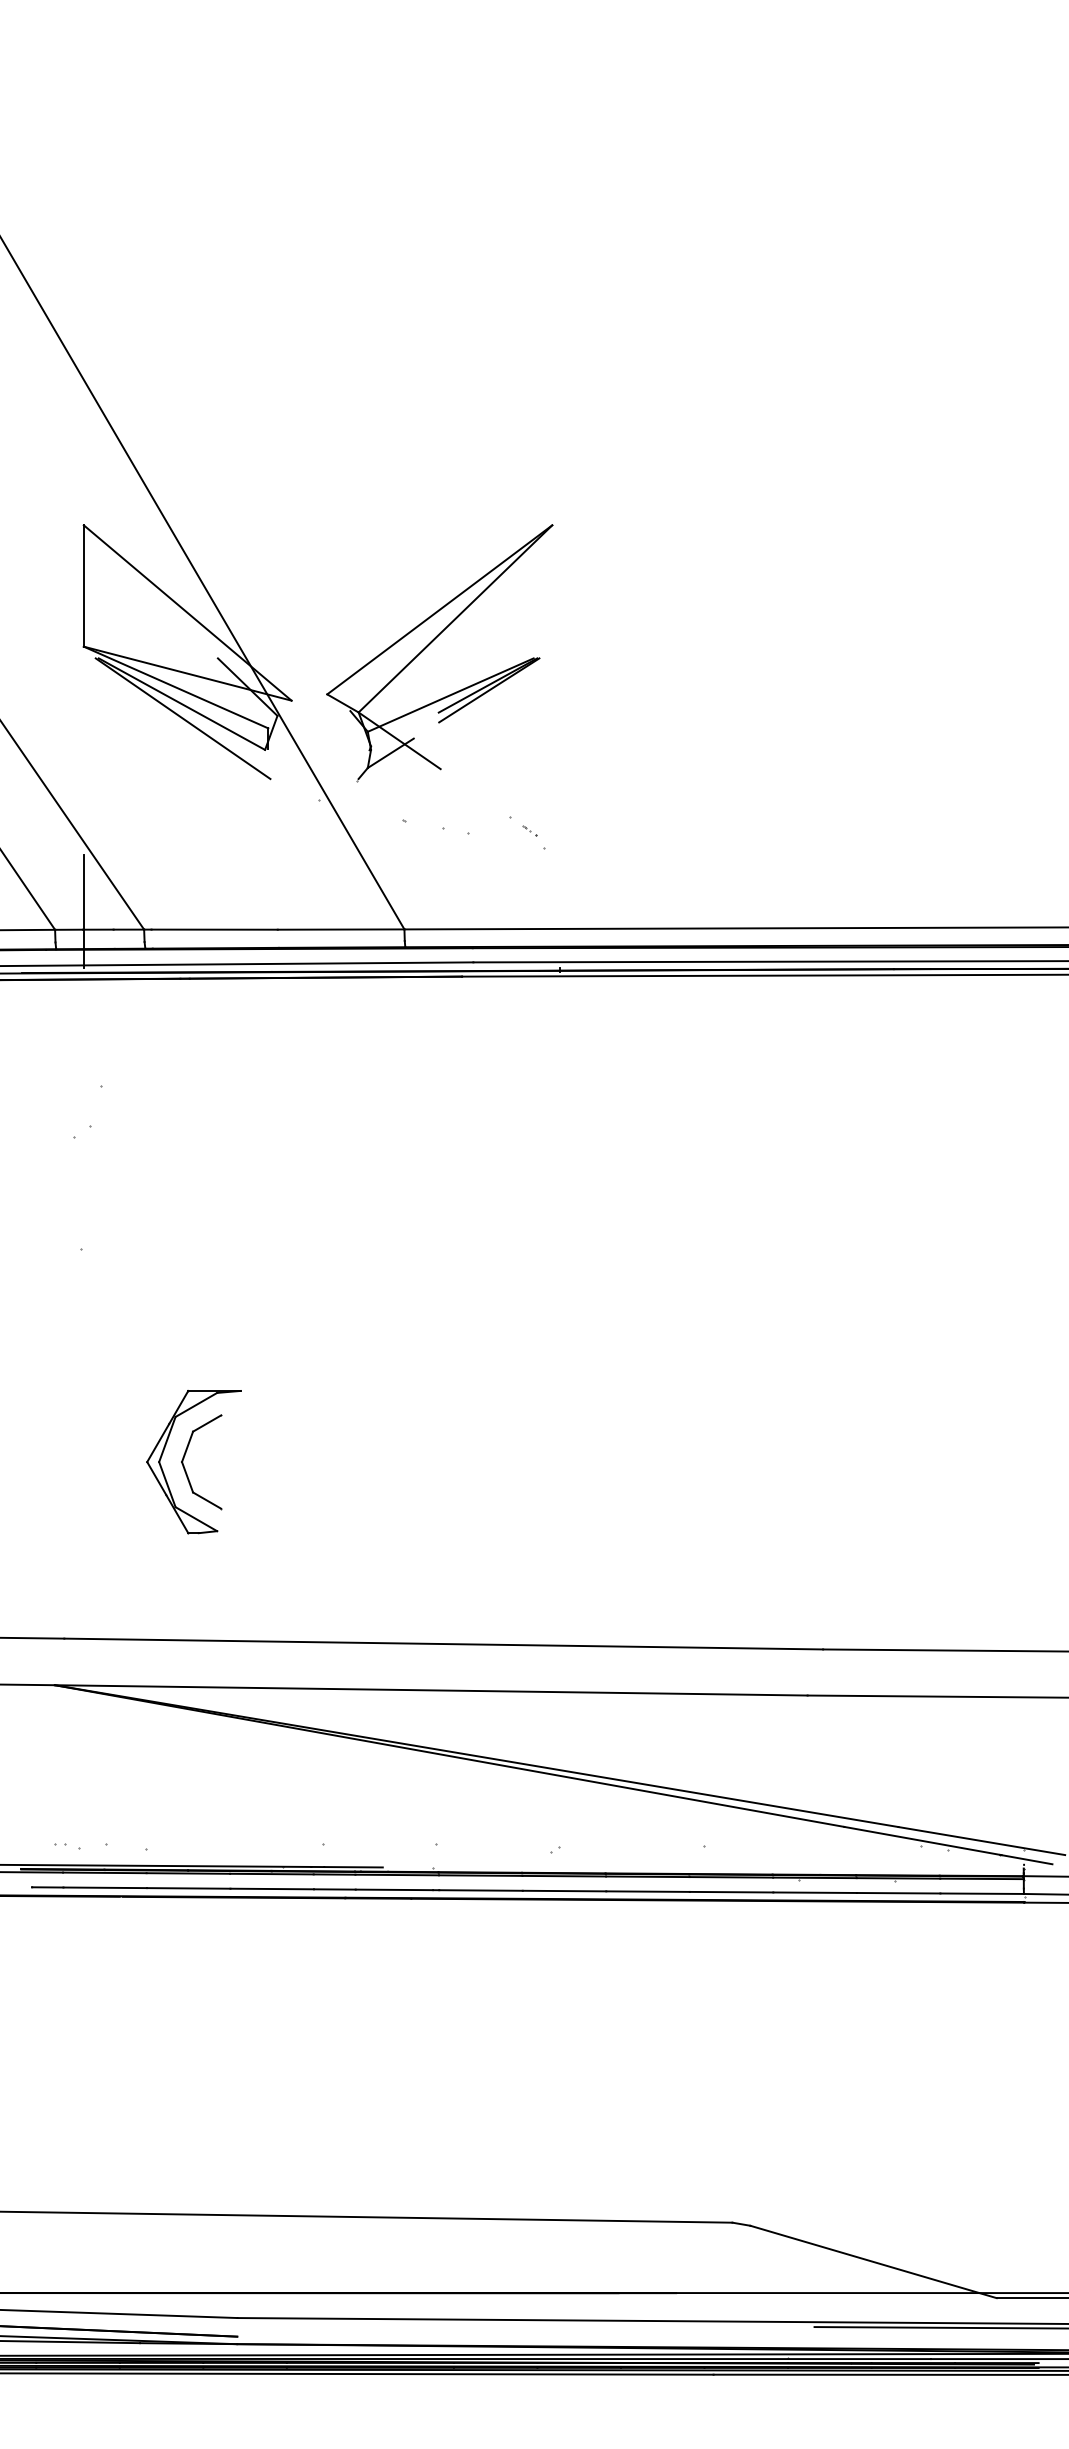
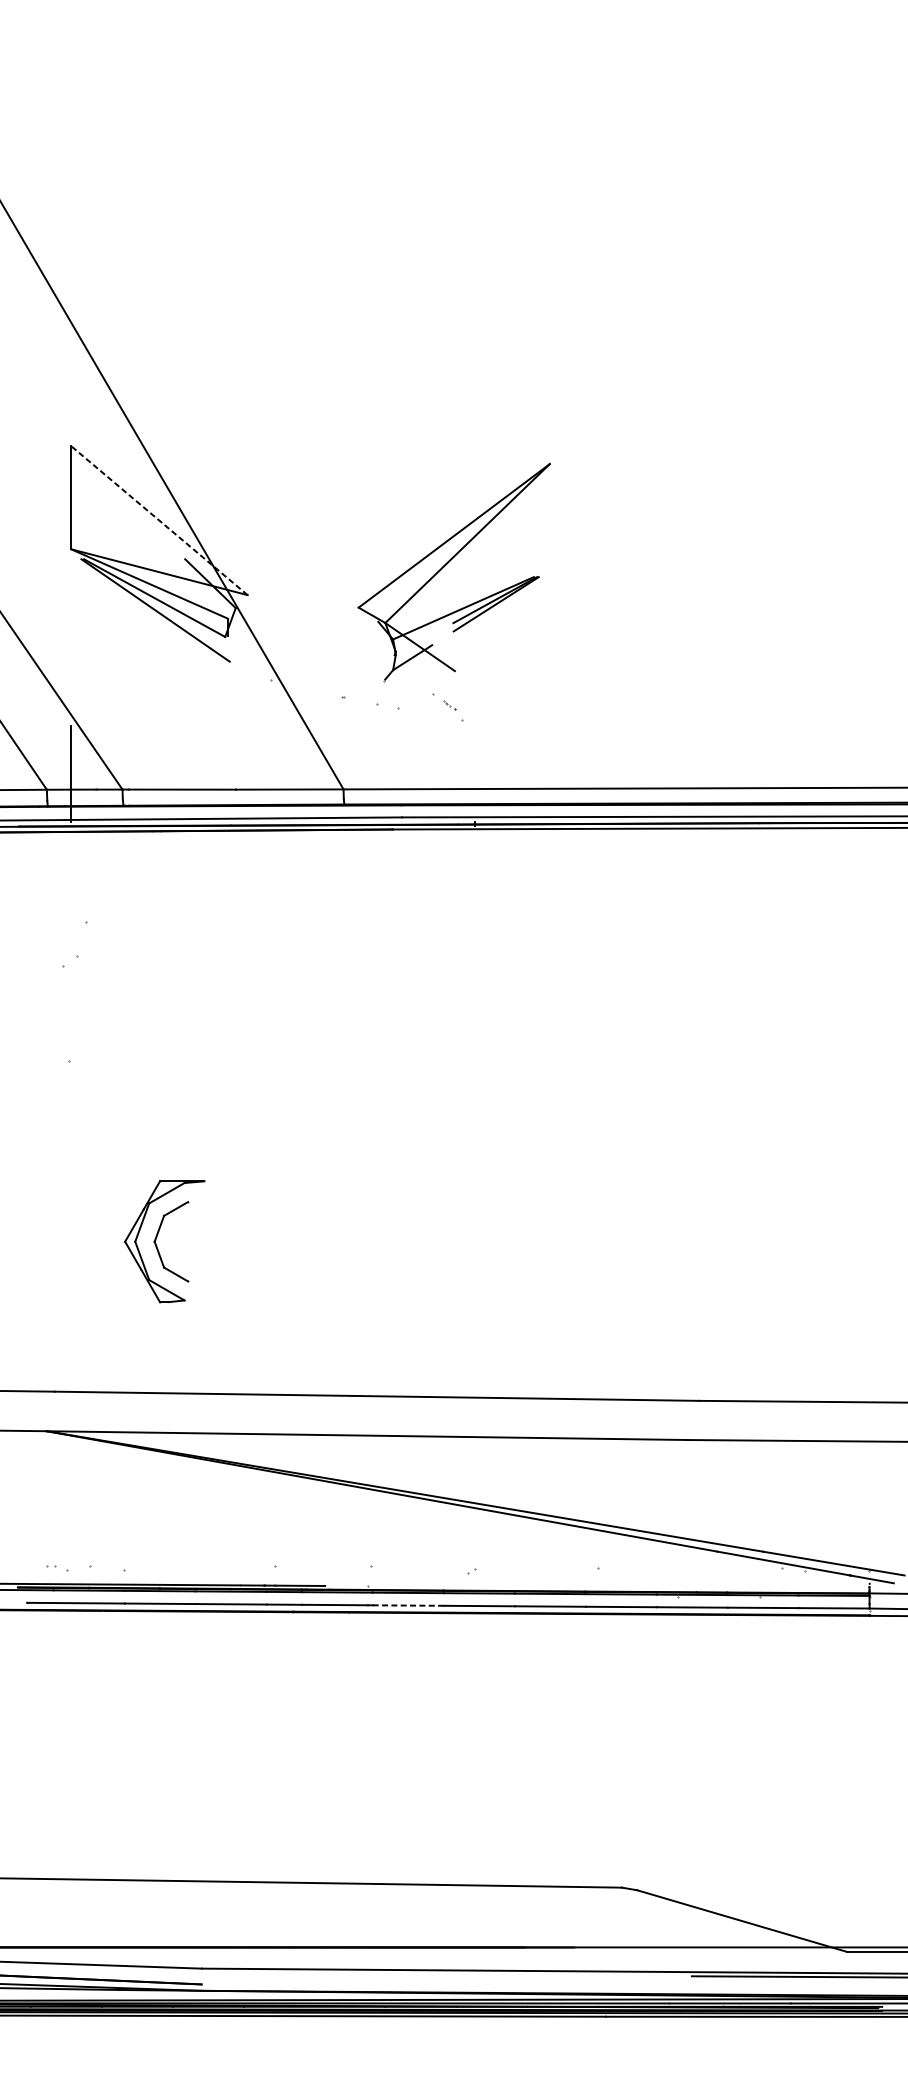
line: (187, 612) -> (159, 520), solid -> dashed
part: (430, 644) -> (446, 565), moved
line: (481, 1890) -> (408, 1605), solid -> dashed

